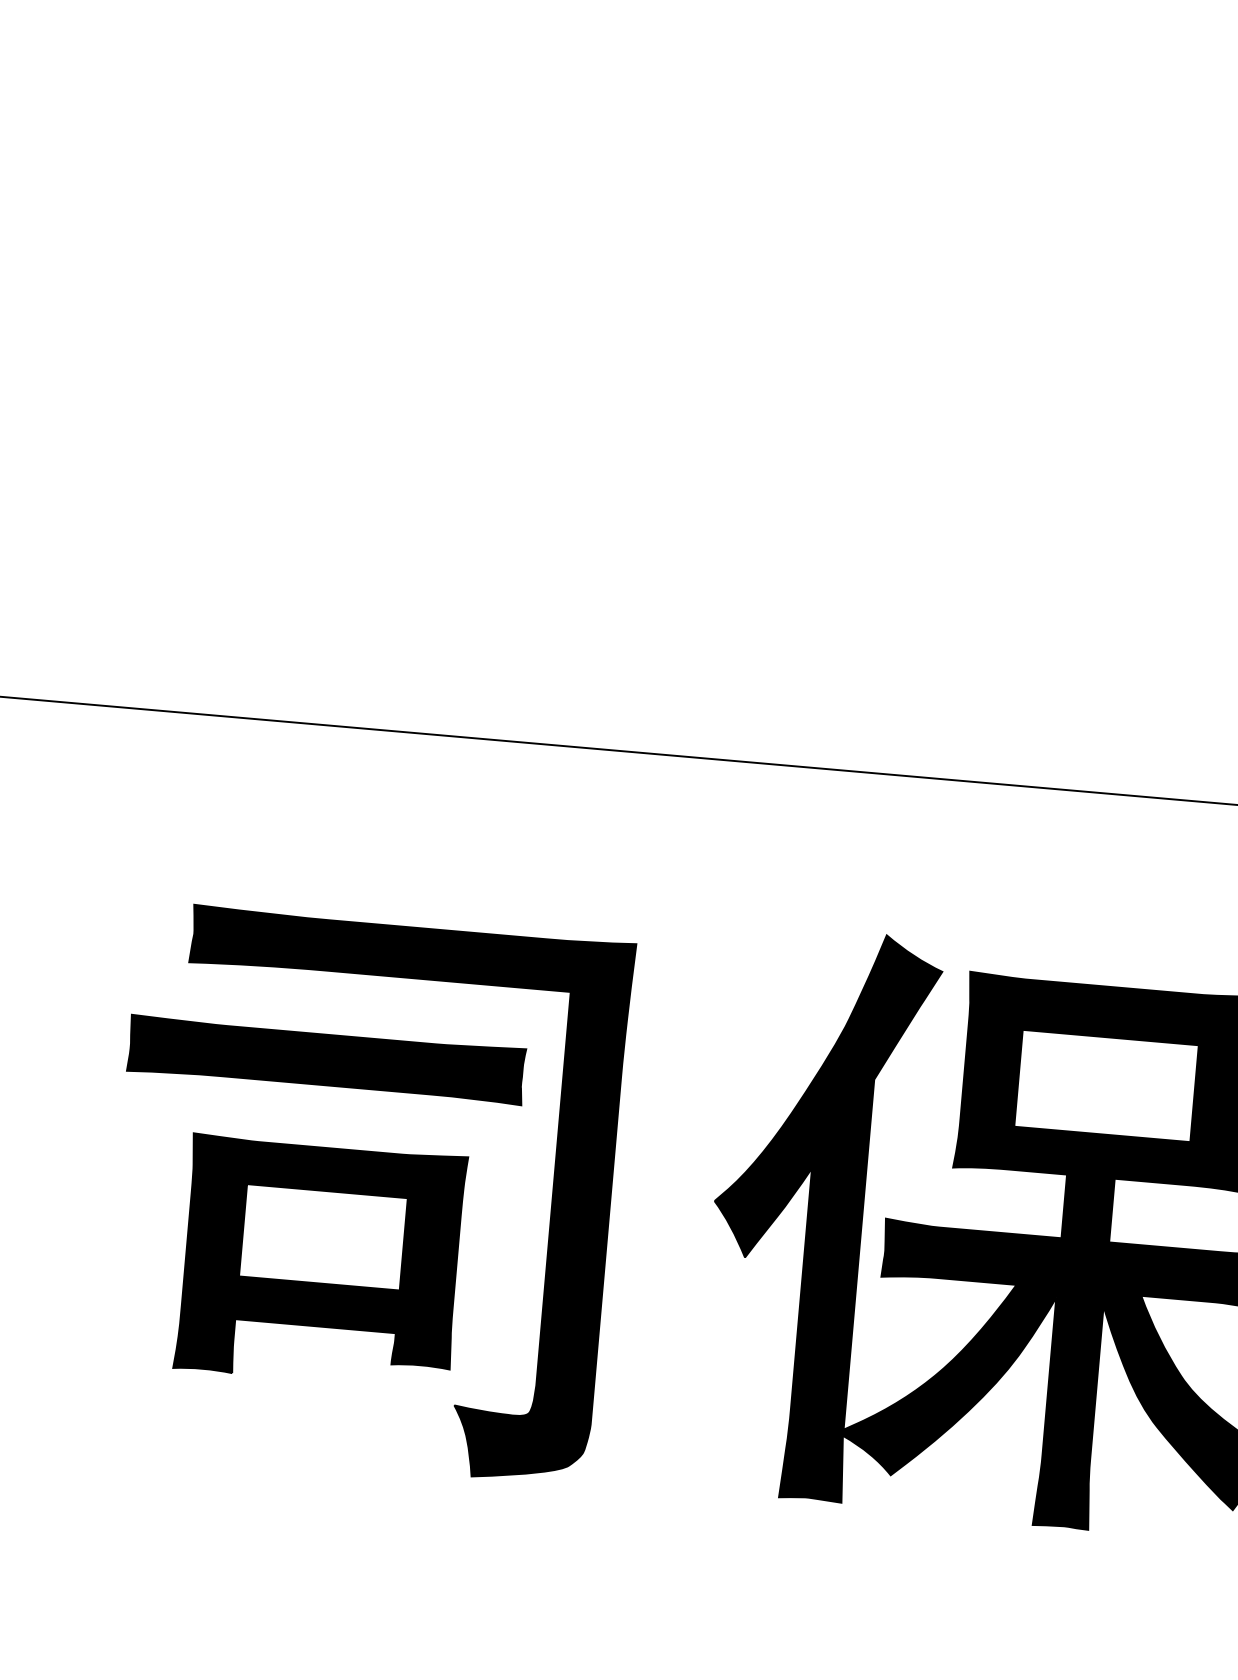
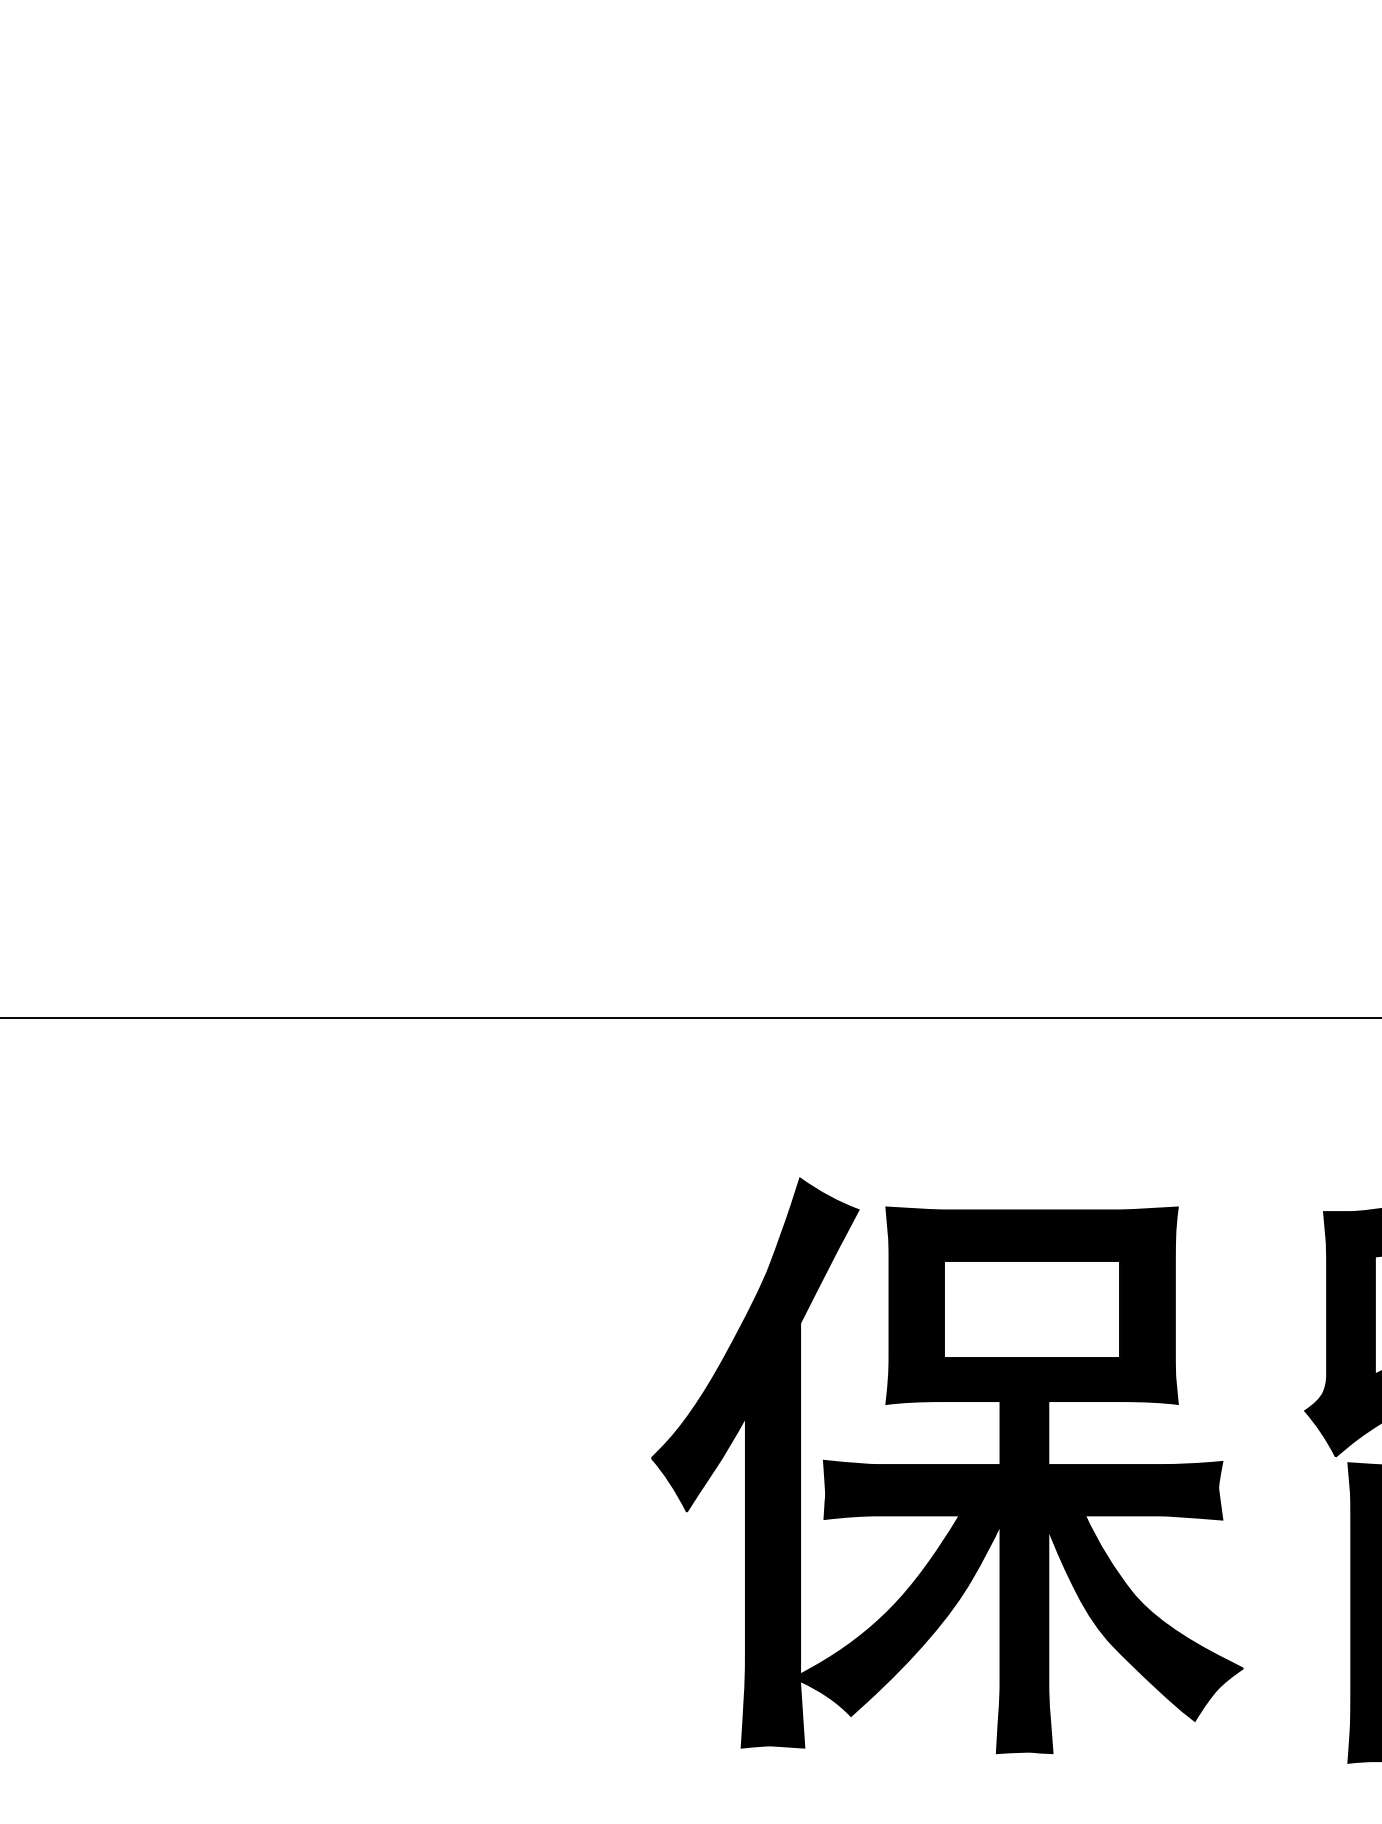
part: (365, 1192) -> (303, 1480), removed

